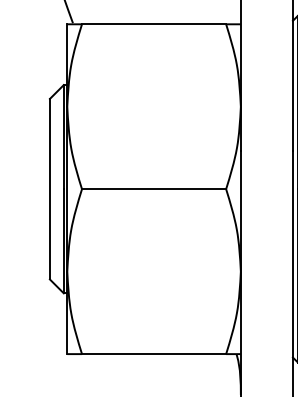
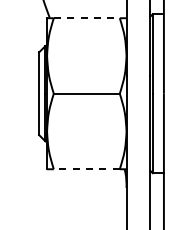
line: (153, 24) -> (86, 18), solid -> dashed
line: (153, 354) -> (86, 169), solid -> dashed

